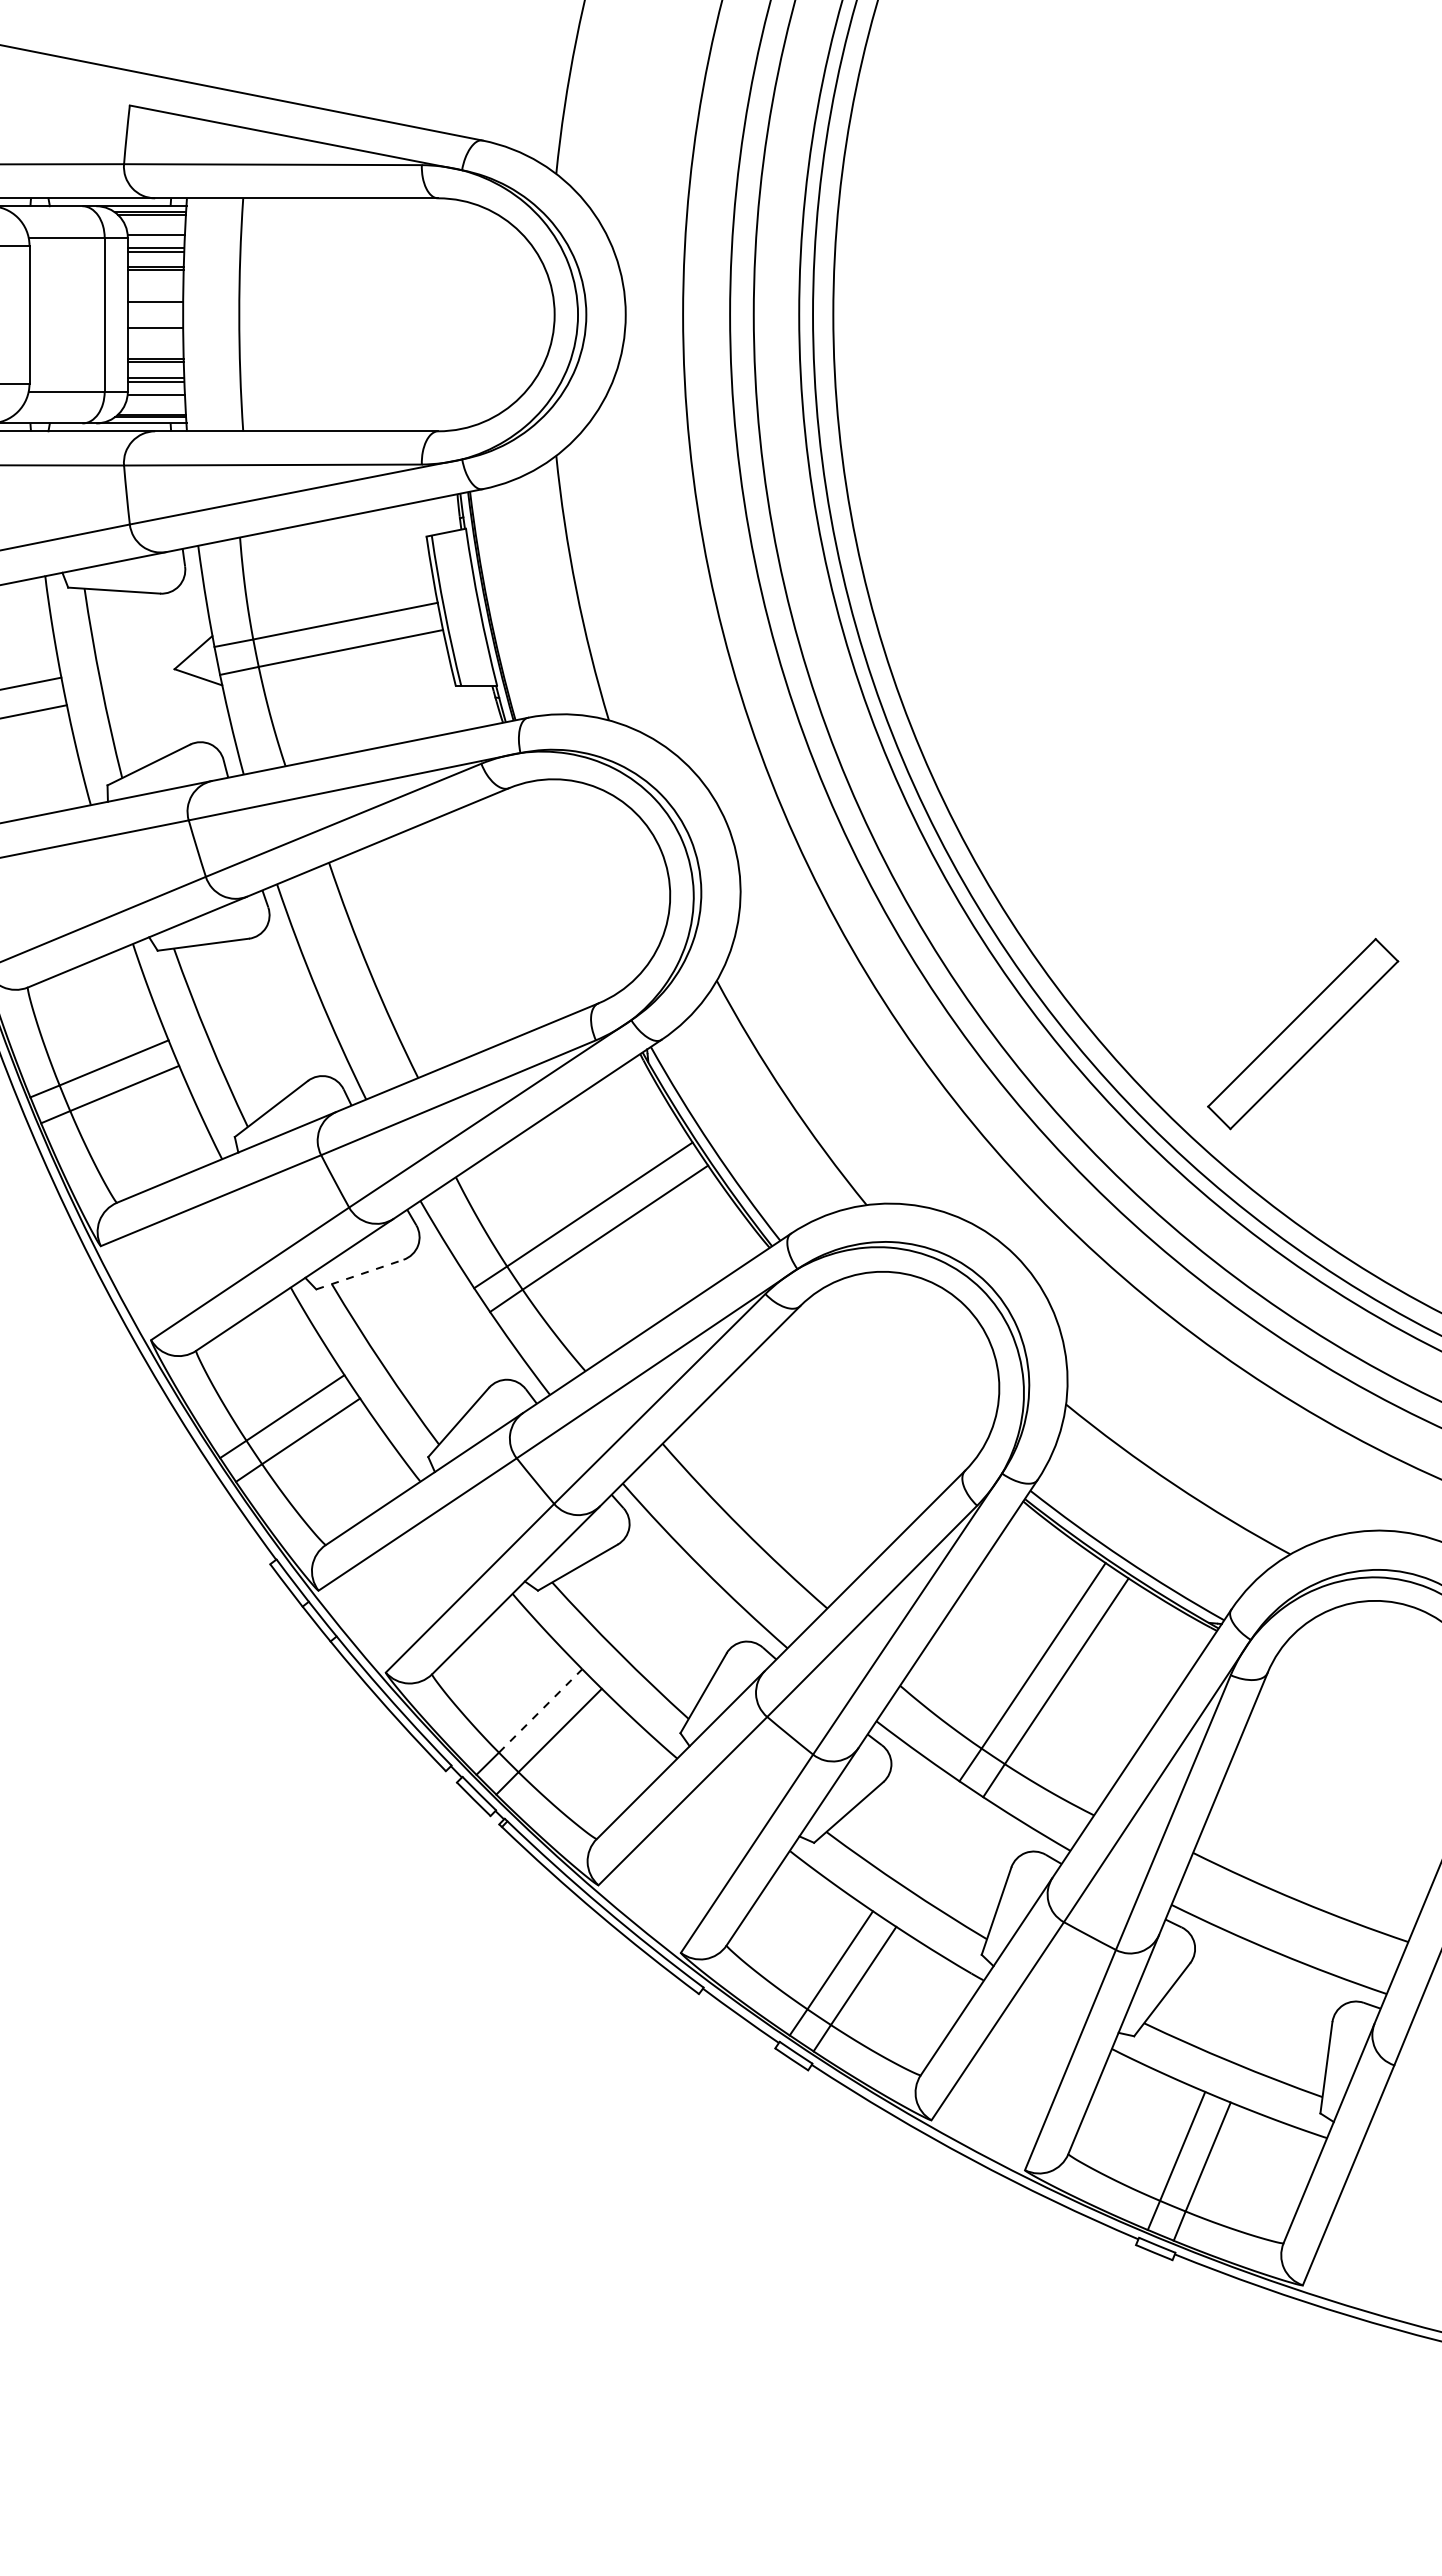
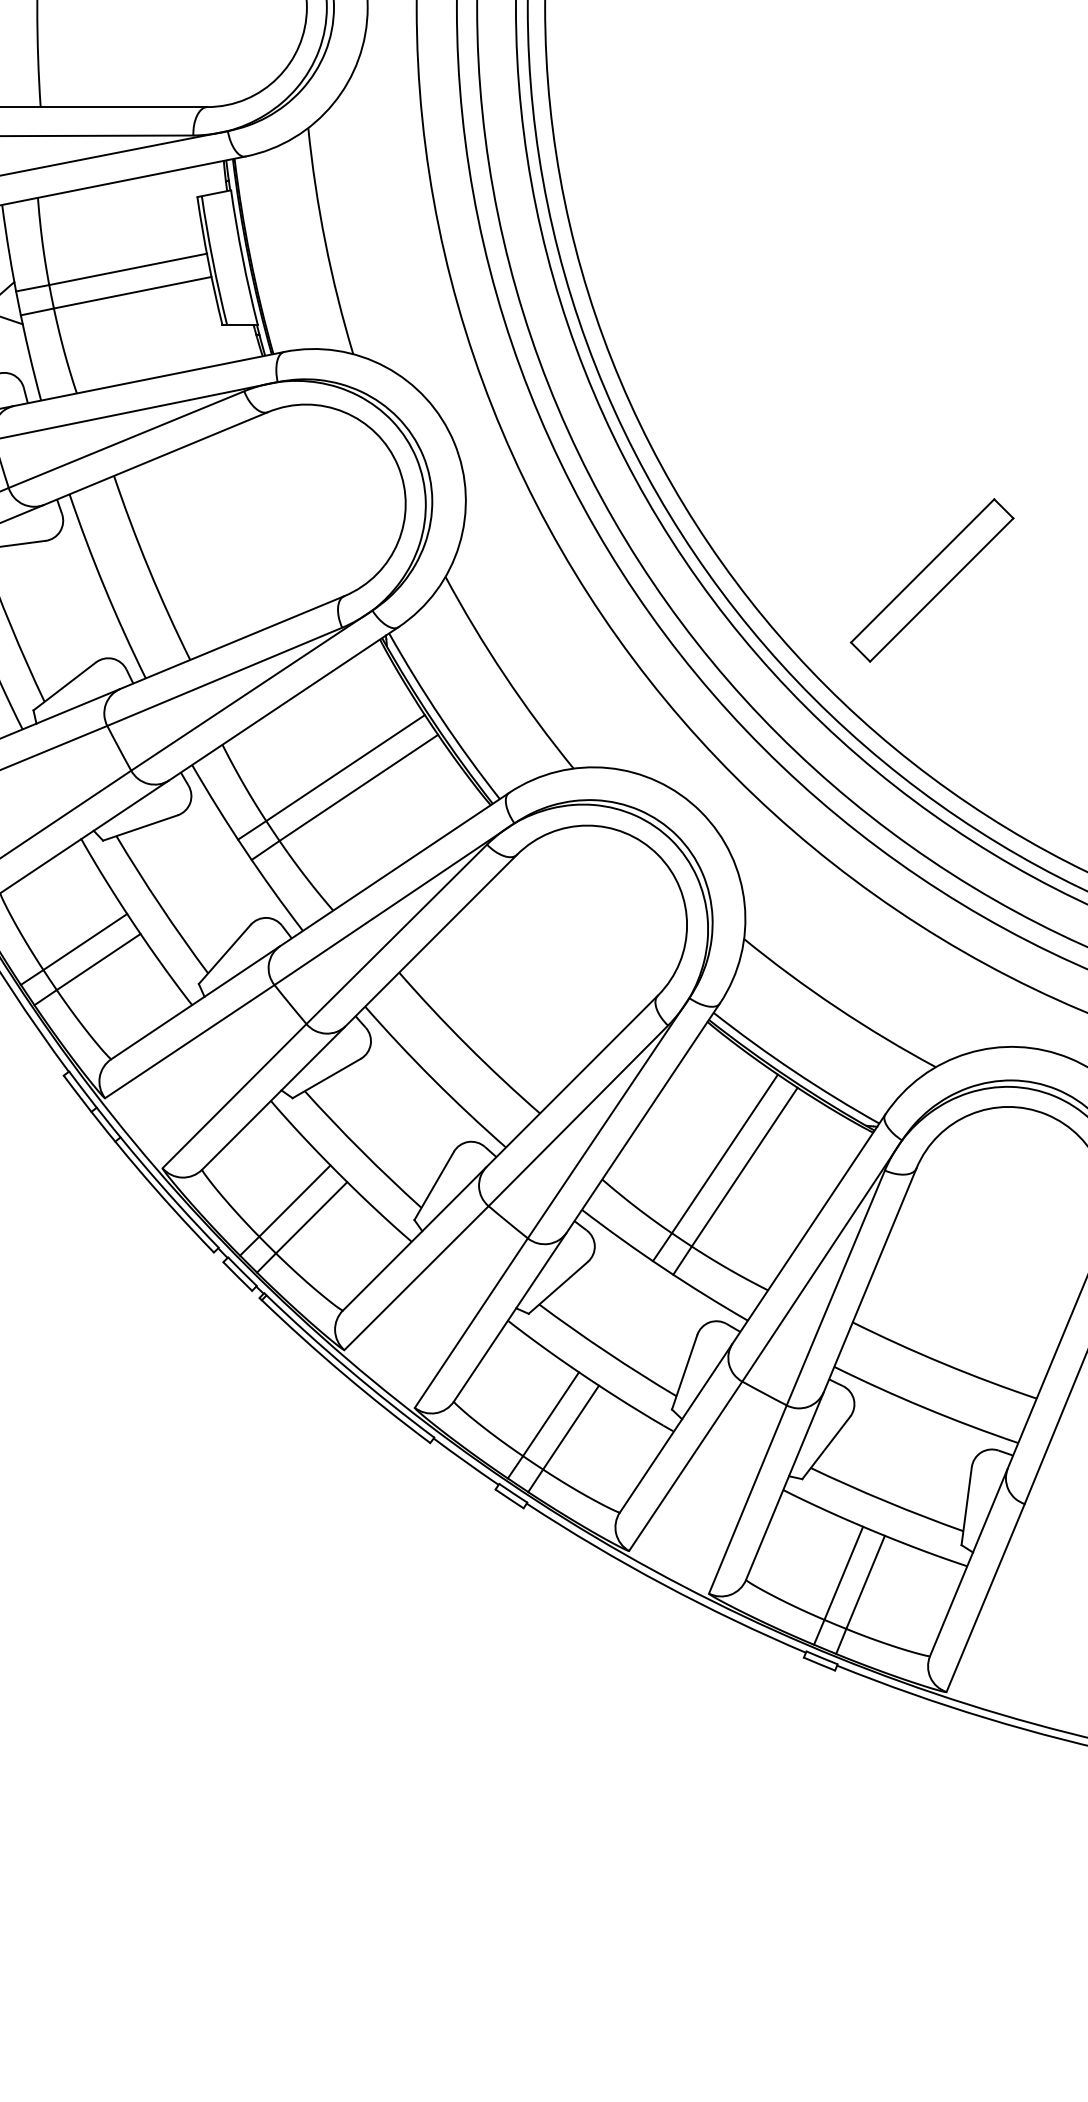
part: (1303, 1034) -> (932, 580), moved
line: (360, 1274) -> (140, 827), dashed -> solid
line: (540, 1710) -> (294, 1200), dashed -> solid

